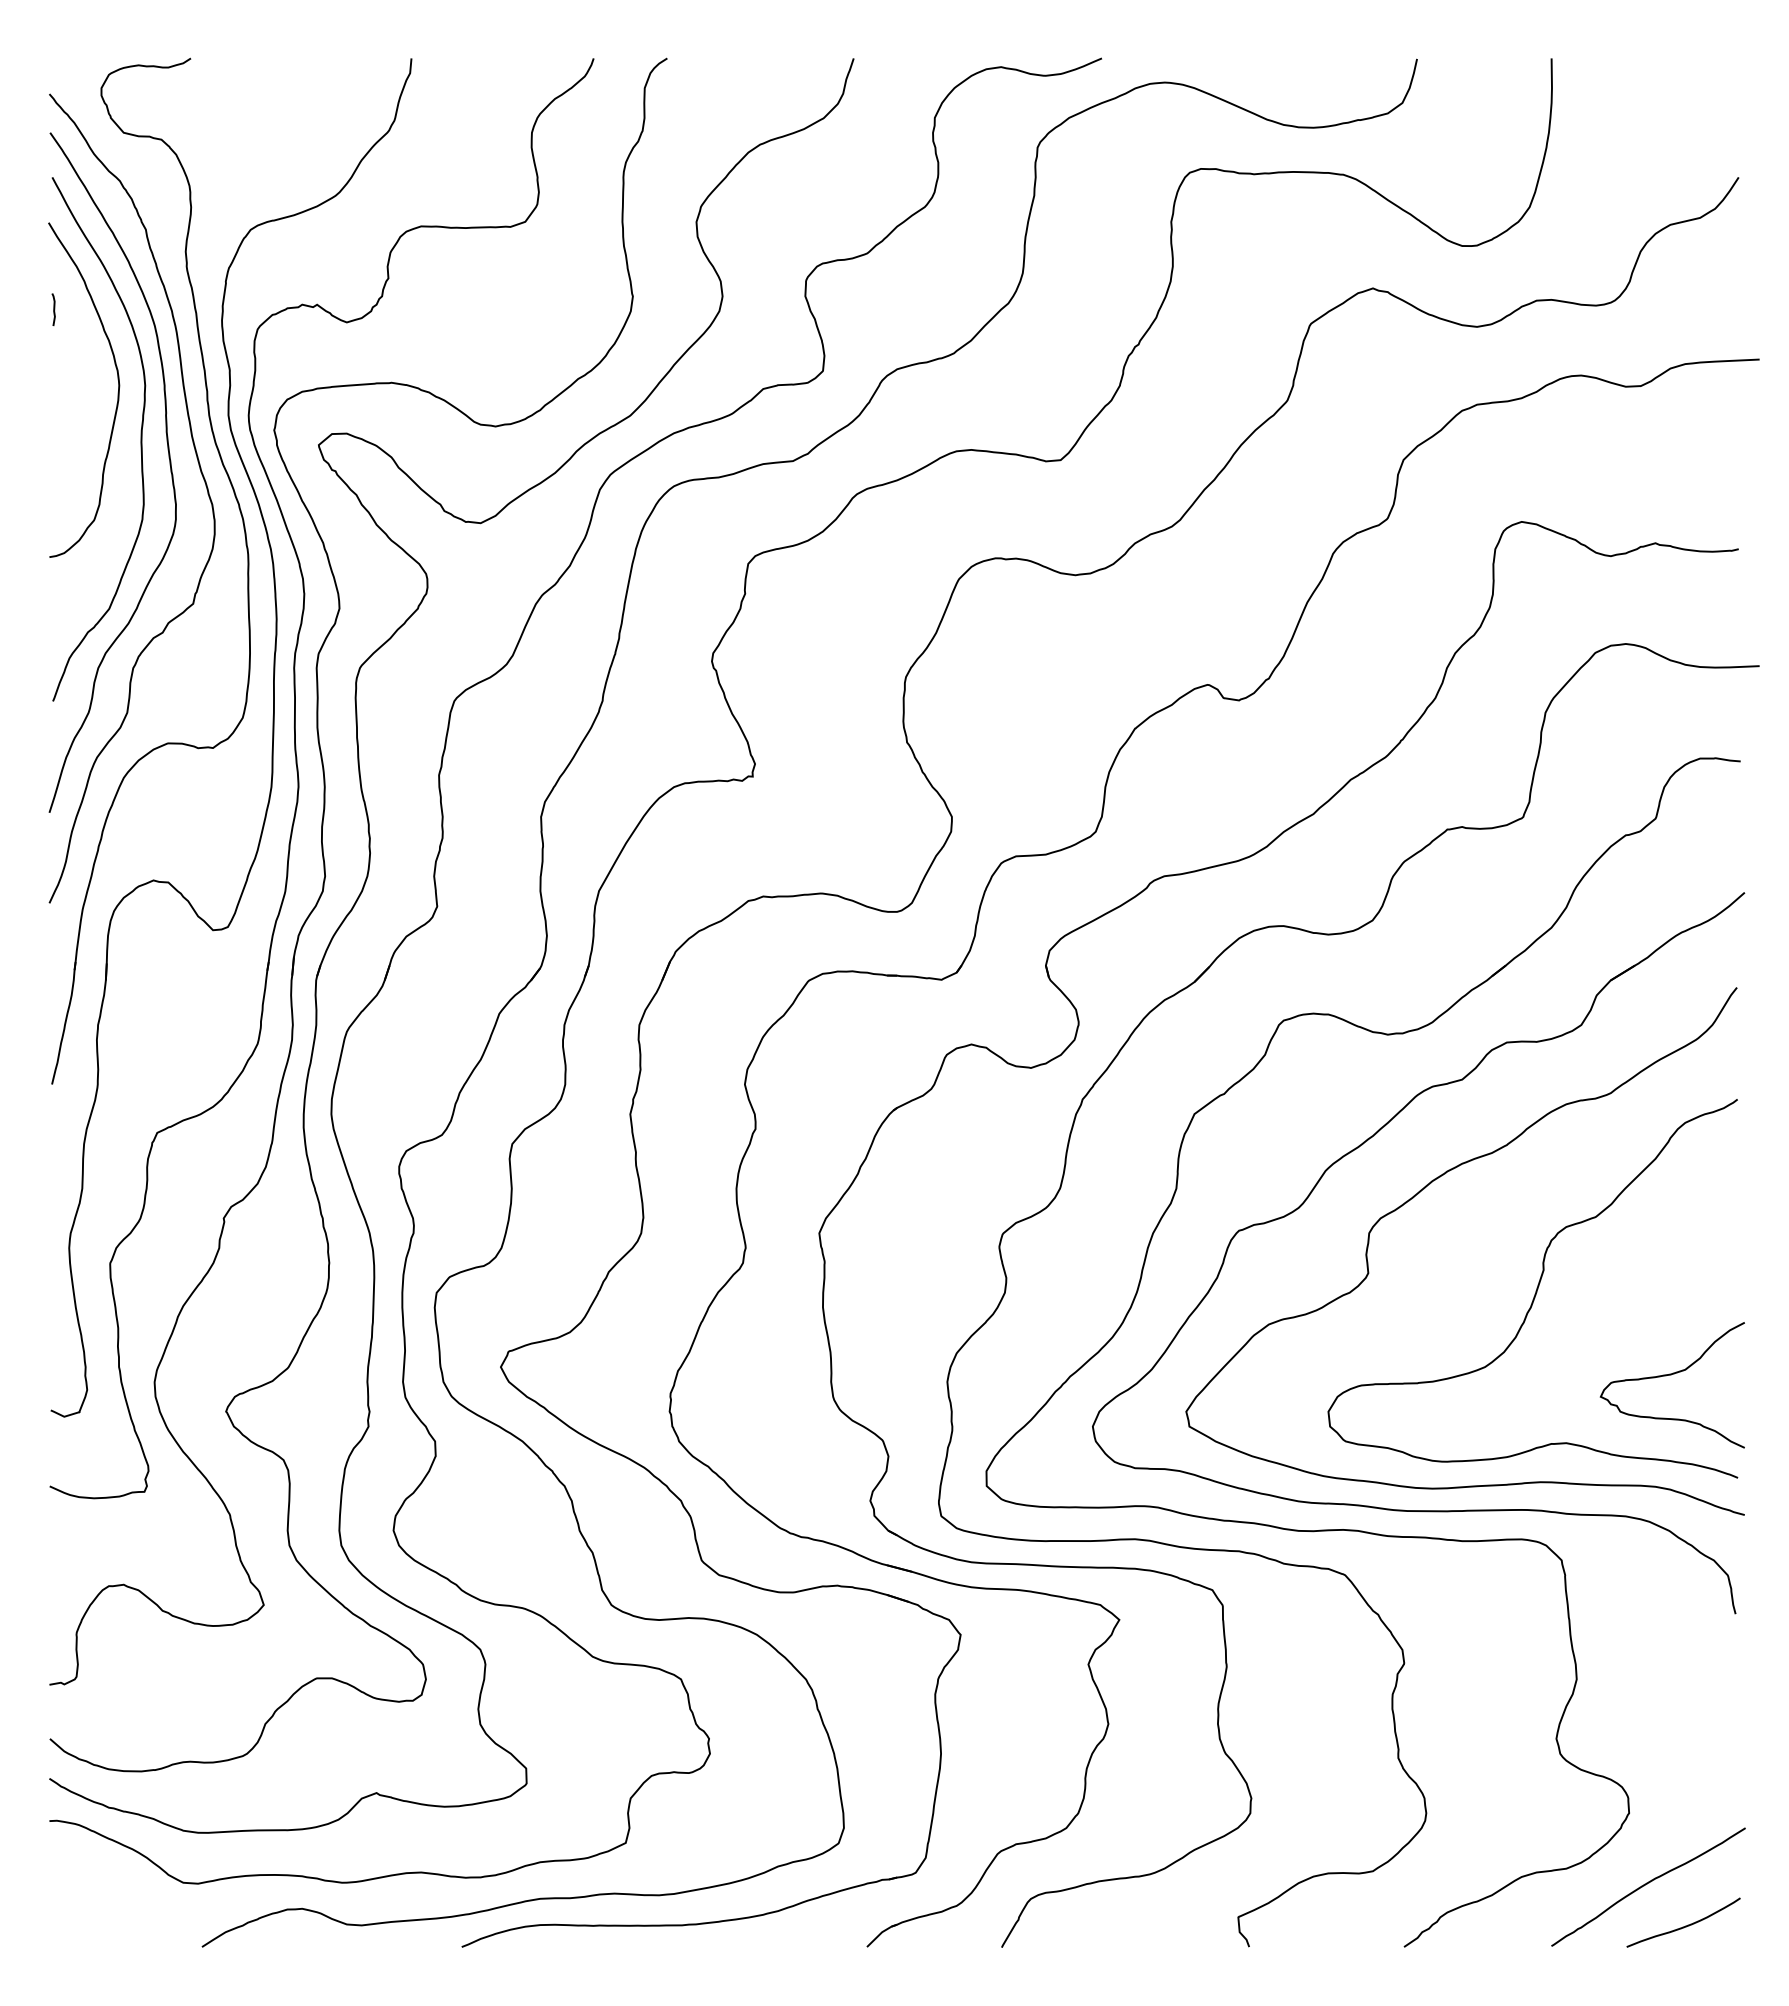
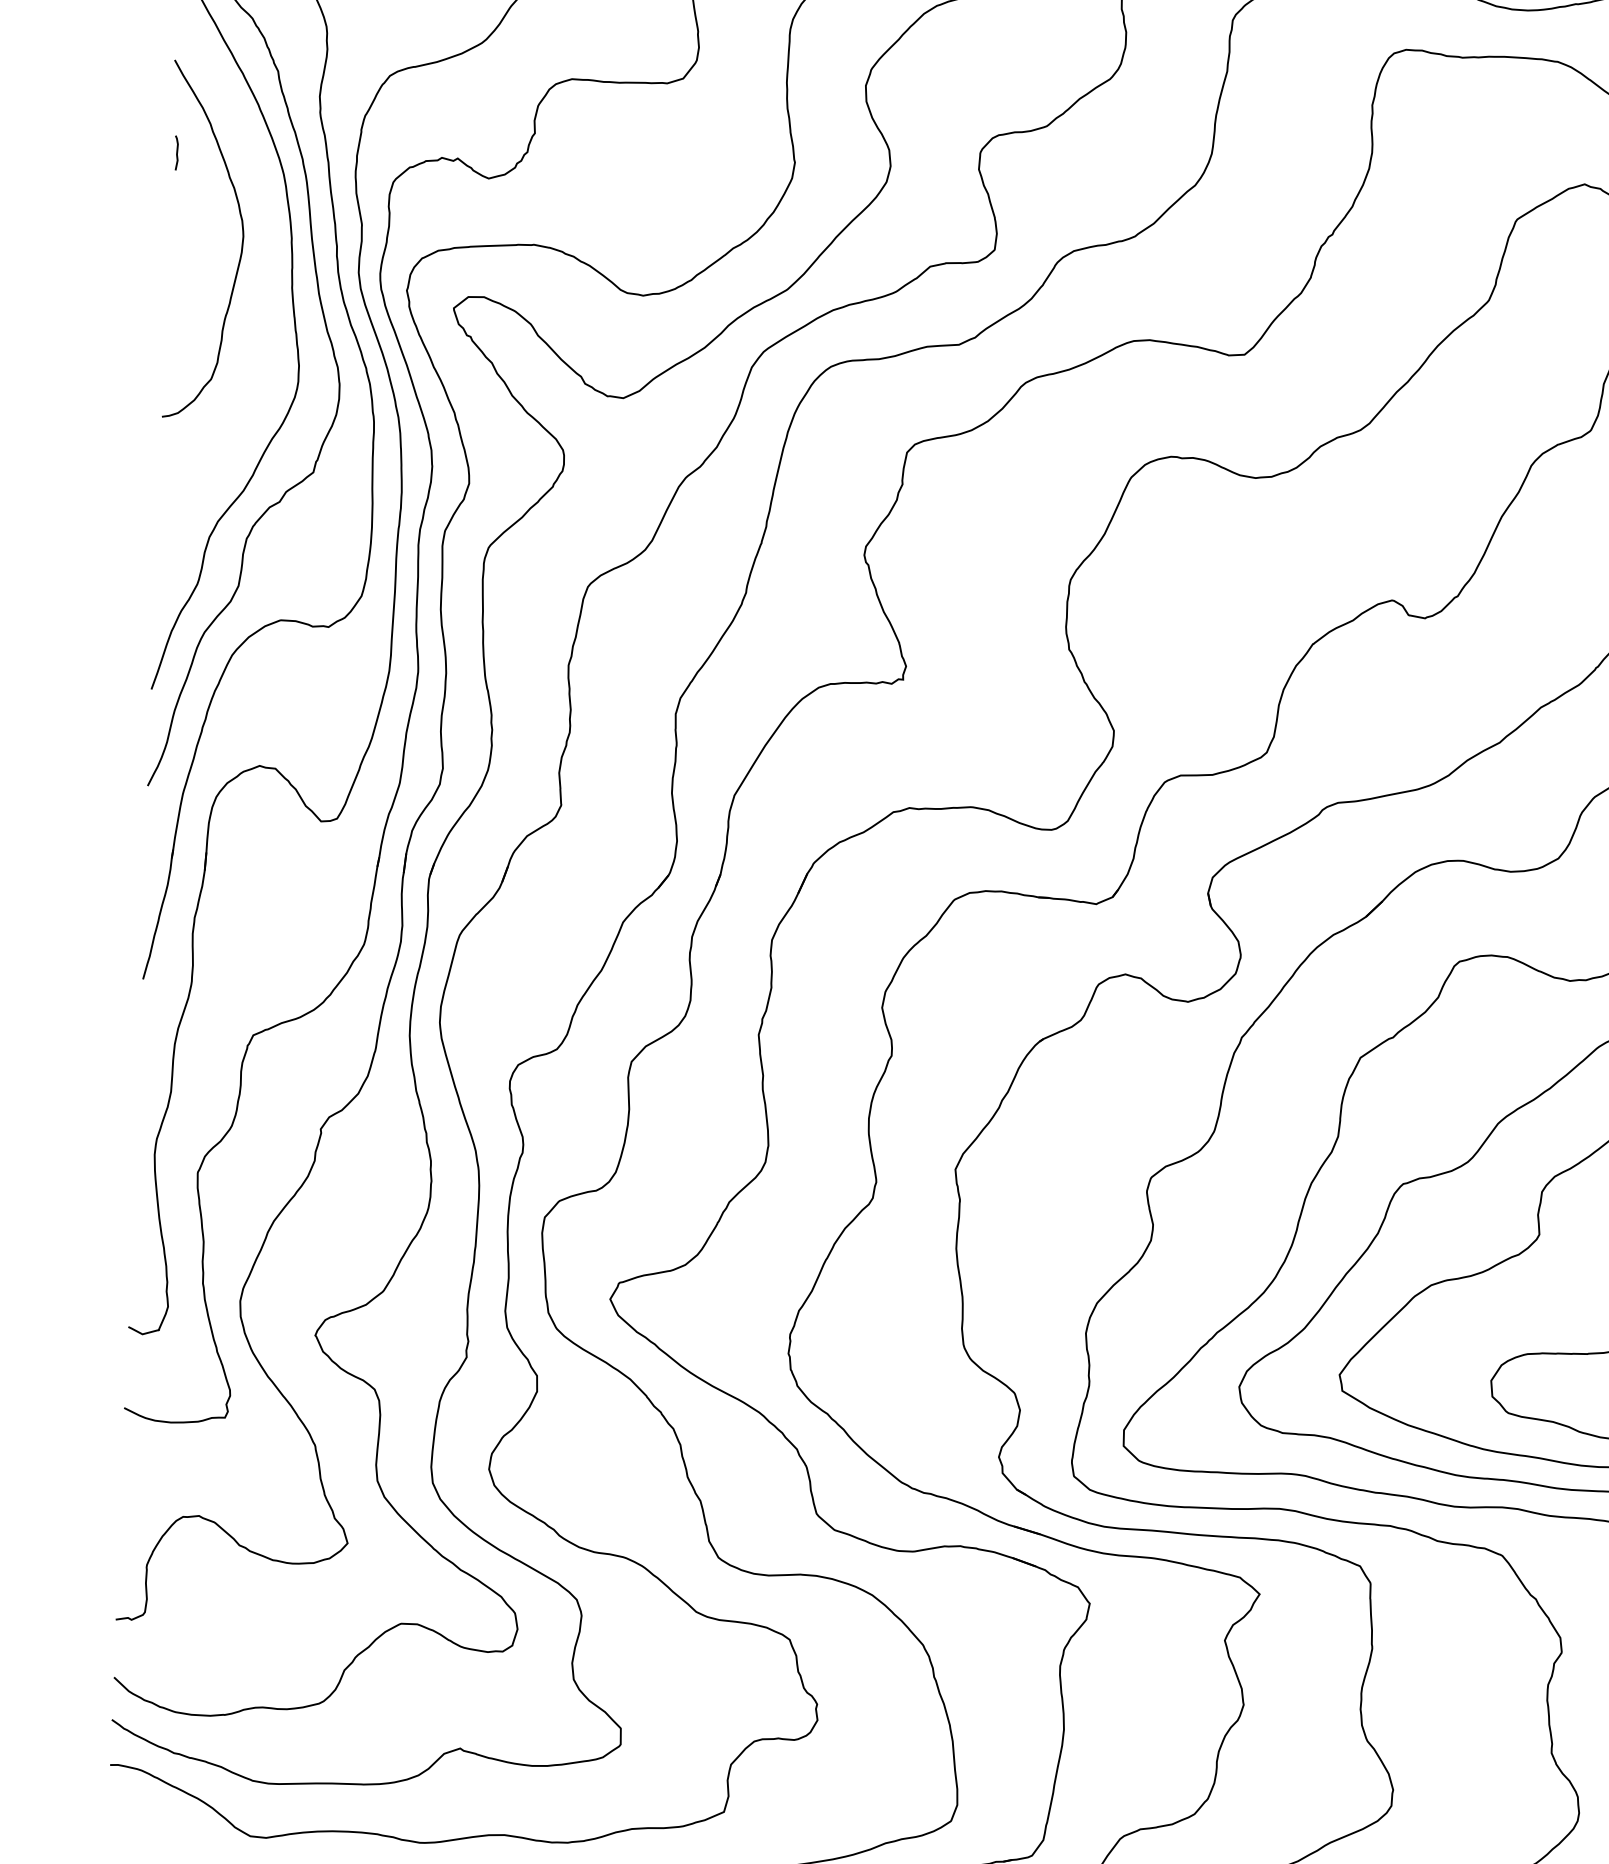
curve: (140, 439) -> (263, 294), removed

